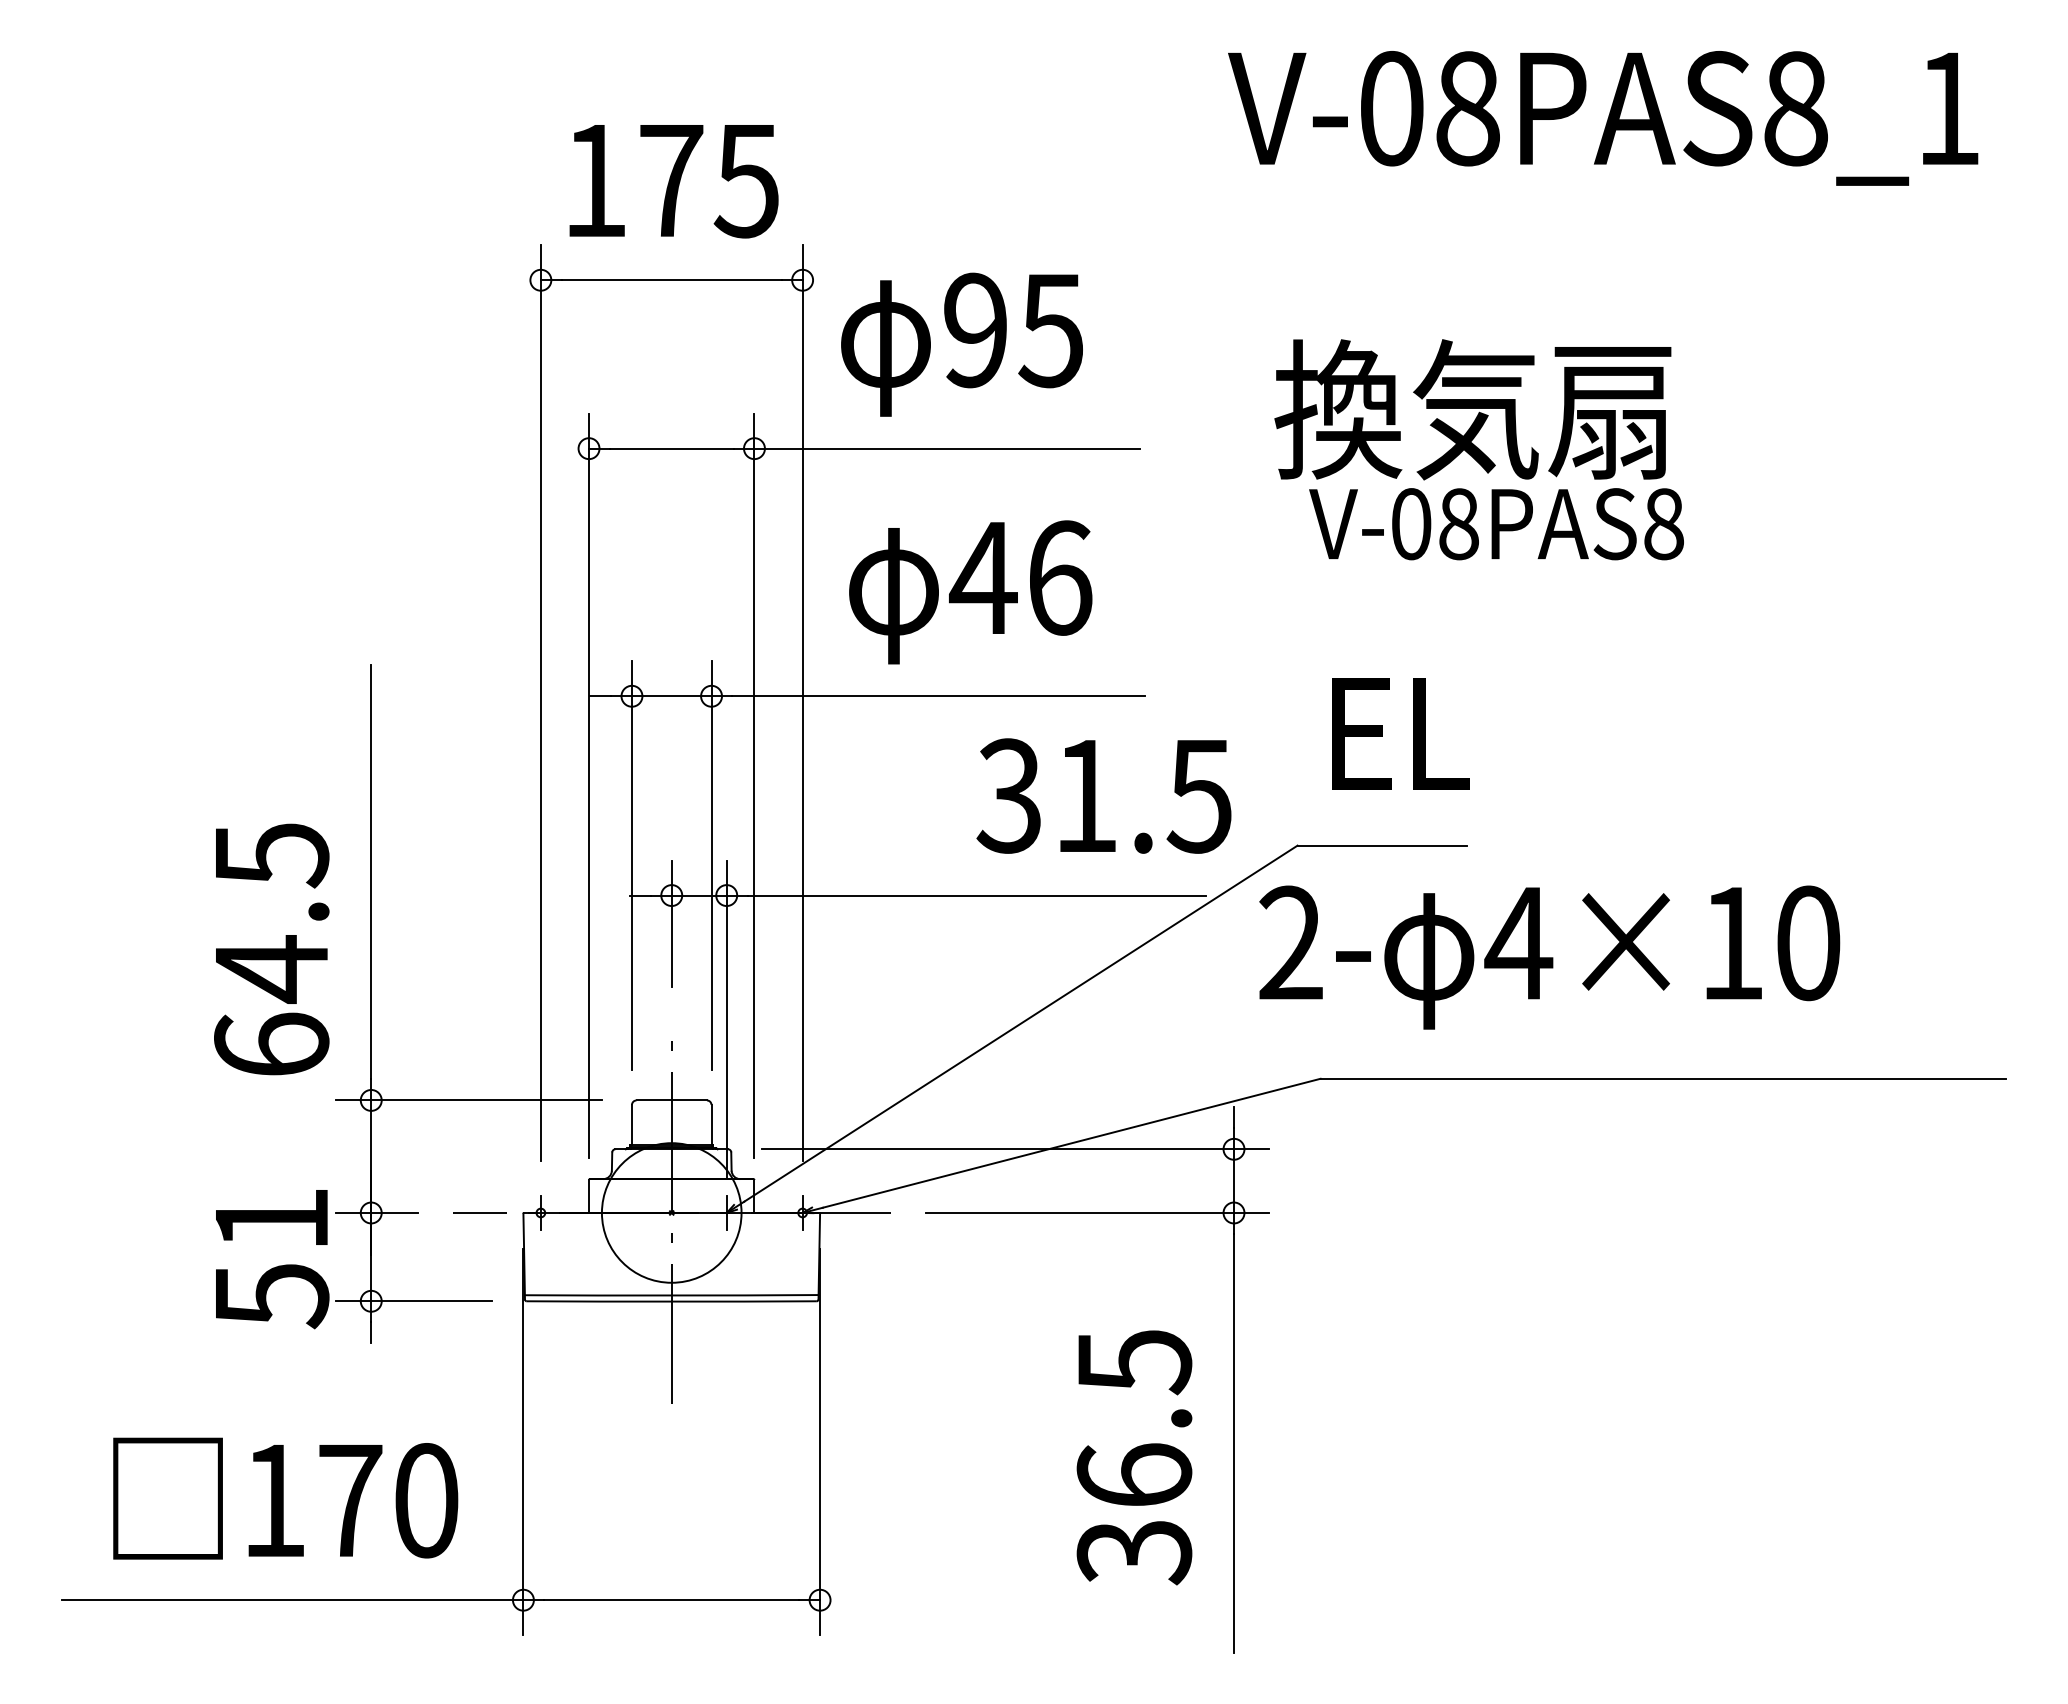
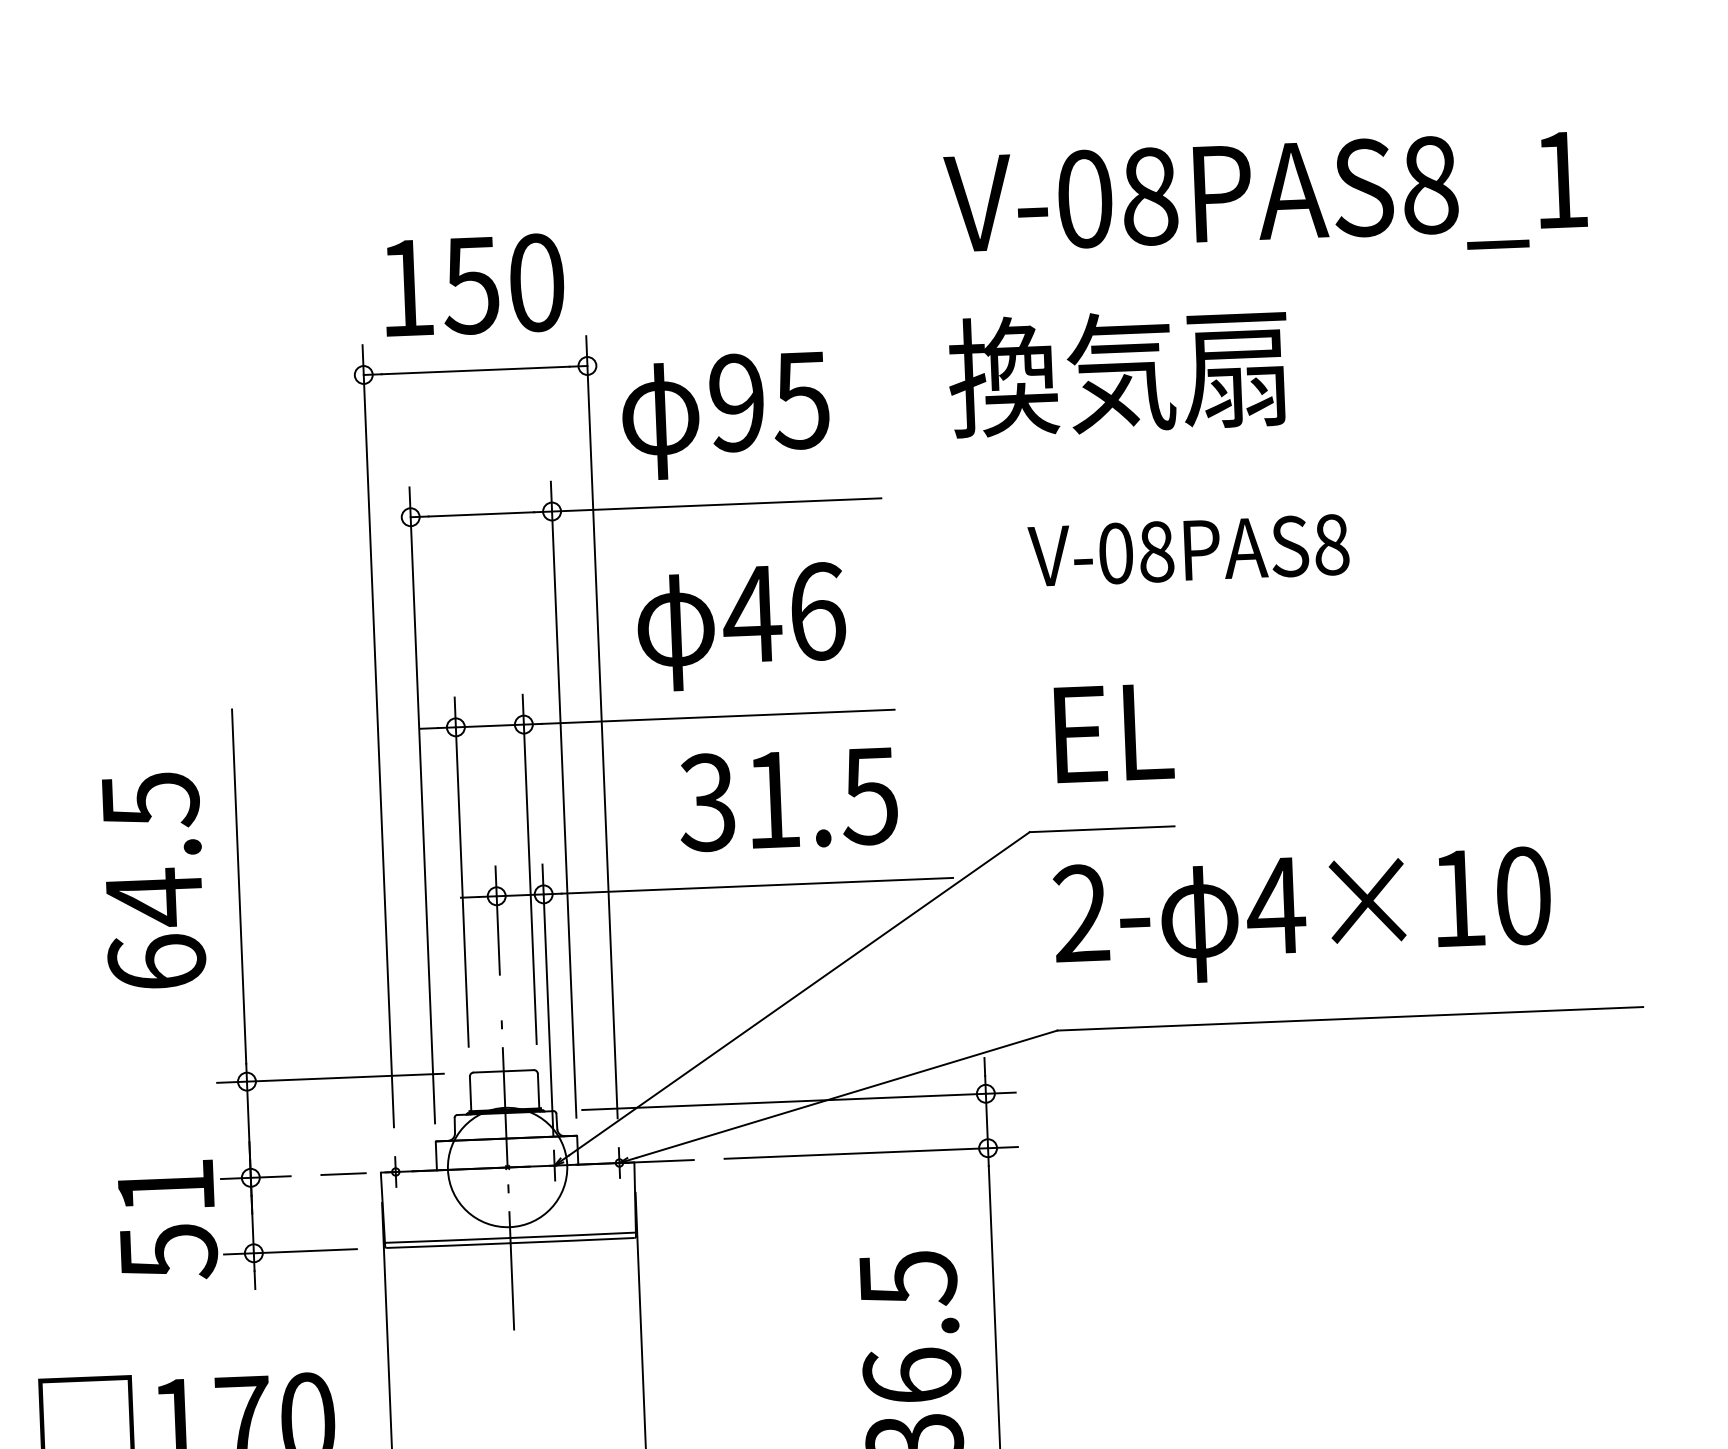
text: (708, 180) -> (503, 283), 175 -> 150
text: (1472, 409) -> (1118, 372), moved
text: (1103, 795) -> (787, 798), moved
text: (271, 949) -> (153, 880), moved
text: (1549, 957) -> (1302, 916), moved

